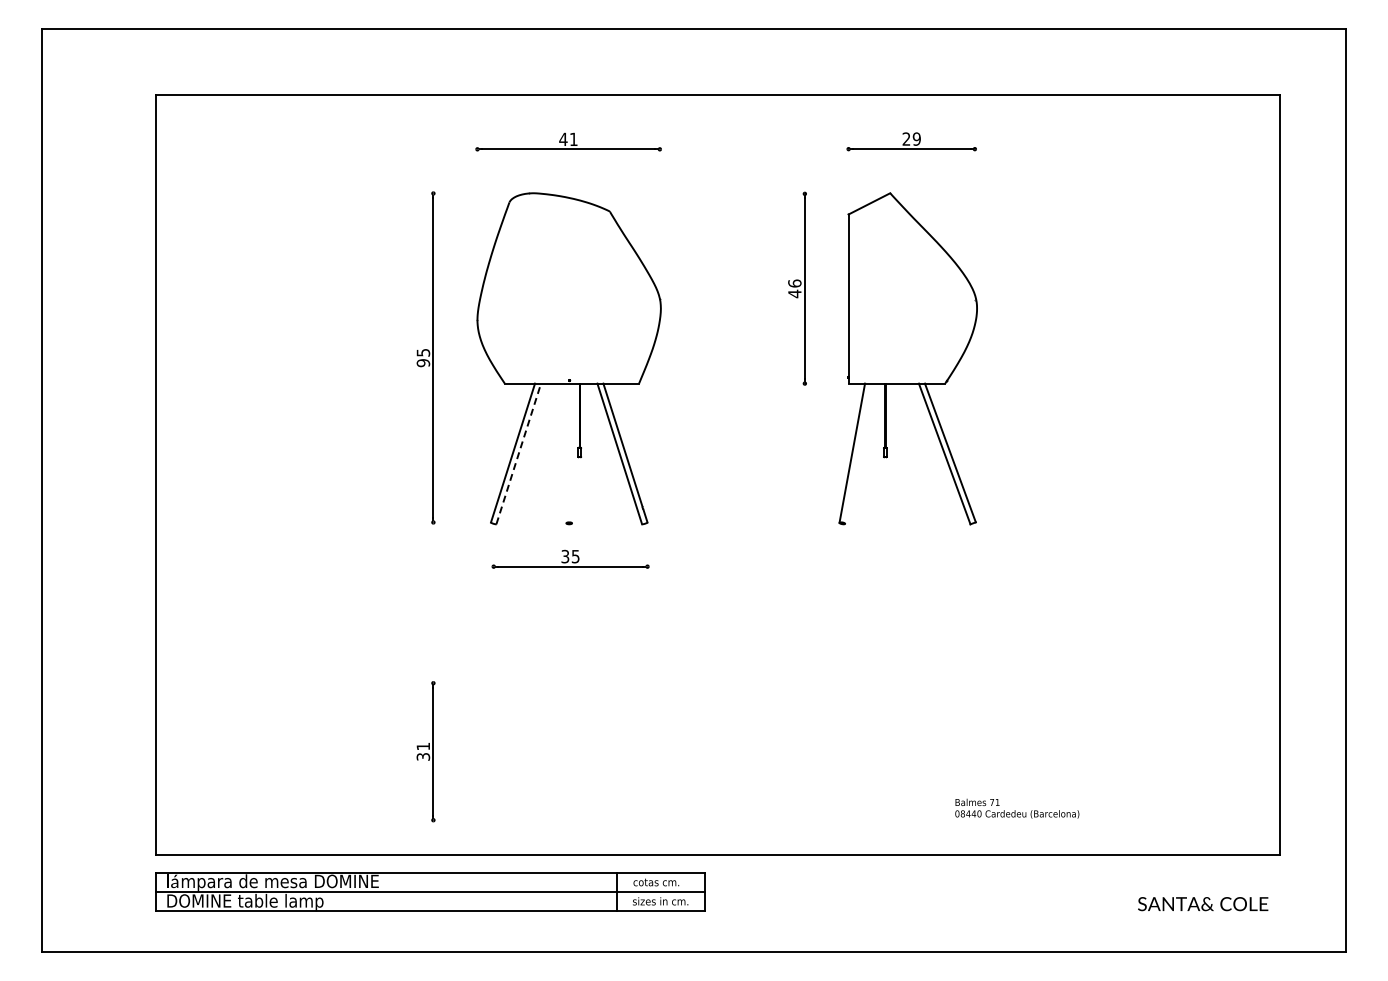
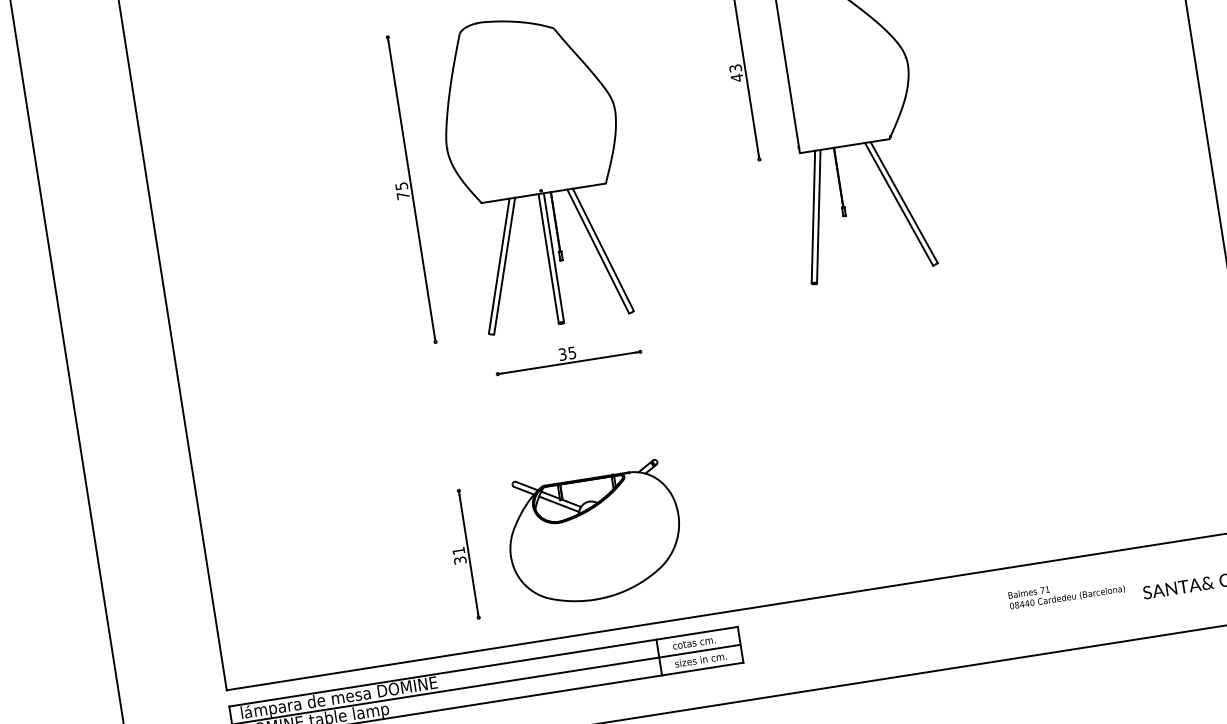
text: (794, 283) -> (735, 68), 46 -> 43
text: (423, 363) -> (403, 196), 95 -> 75
line: (518, 453) -> (504, 265), dashed -> solid
line: (566, 453) -> (548, 258), added
line: (572, 453) -> (554, 257), added
line: (857, 453) -> (818, 216), added
part: (568, 751) -> (593, 534), added
text: (1017, 808) -> (1066, 592), moved

